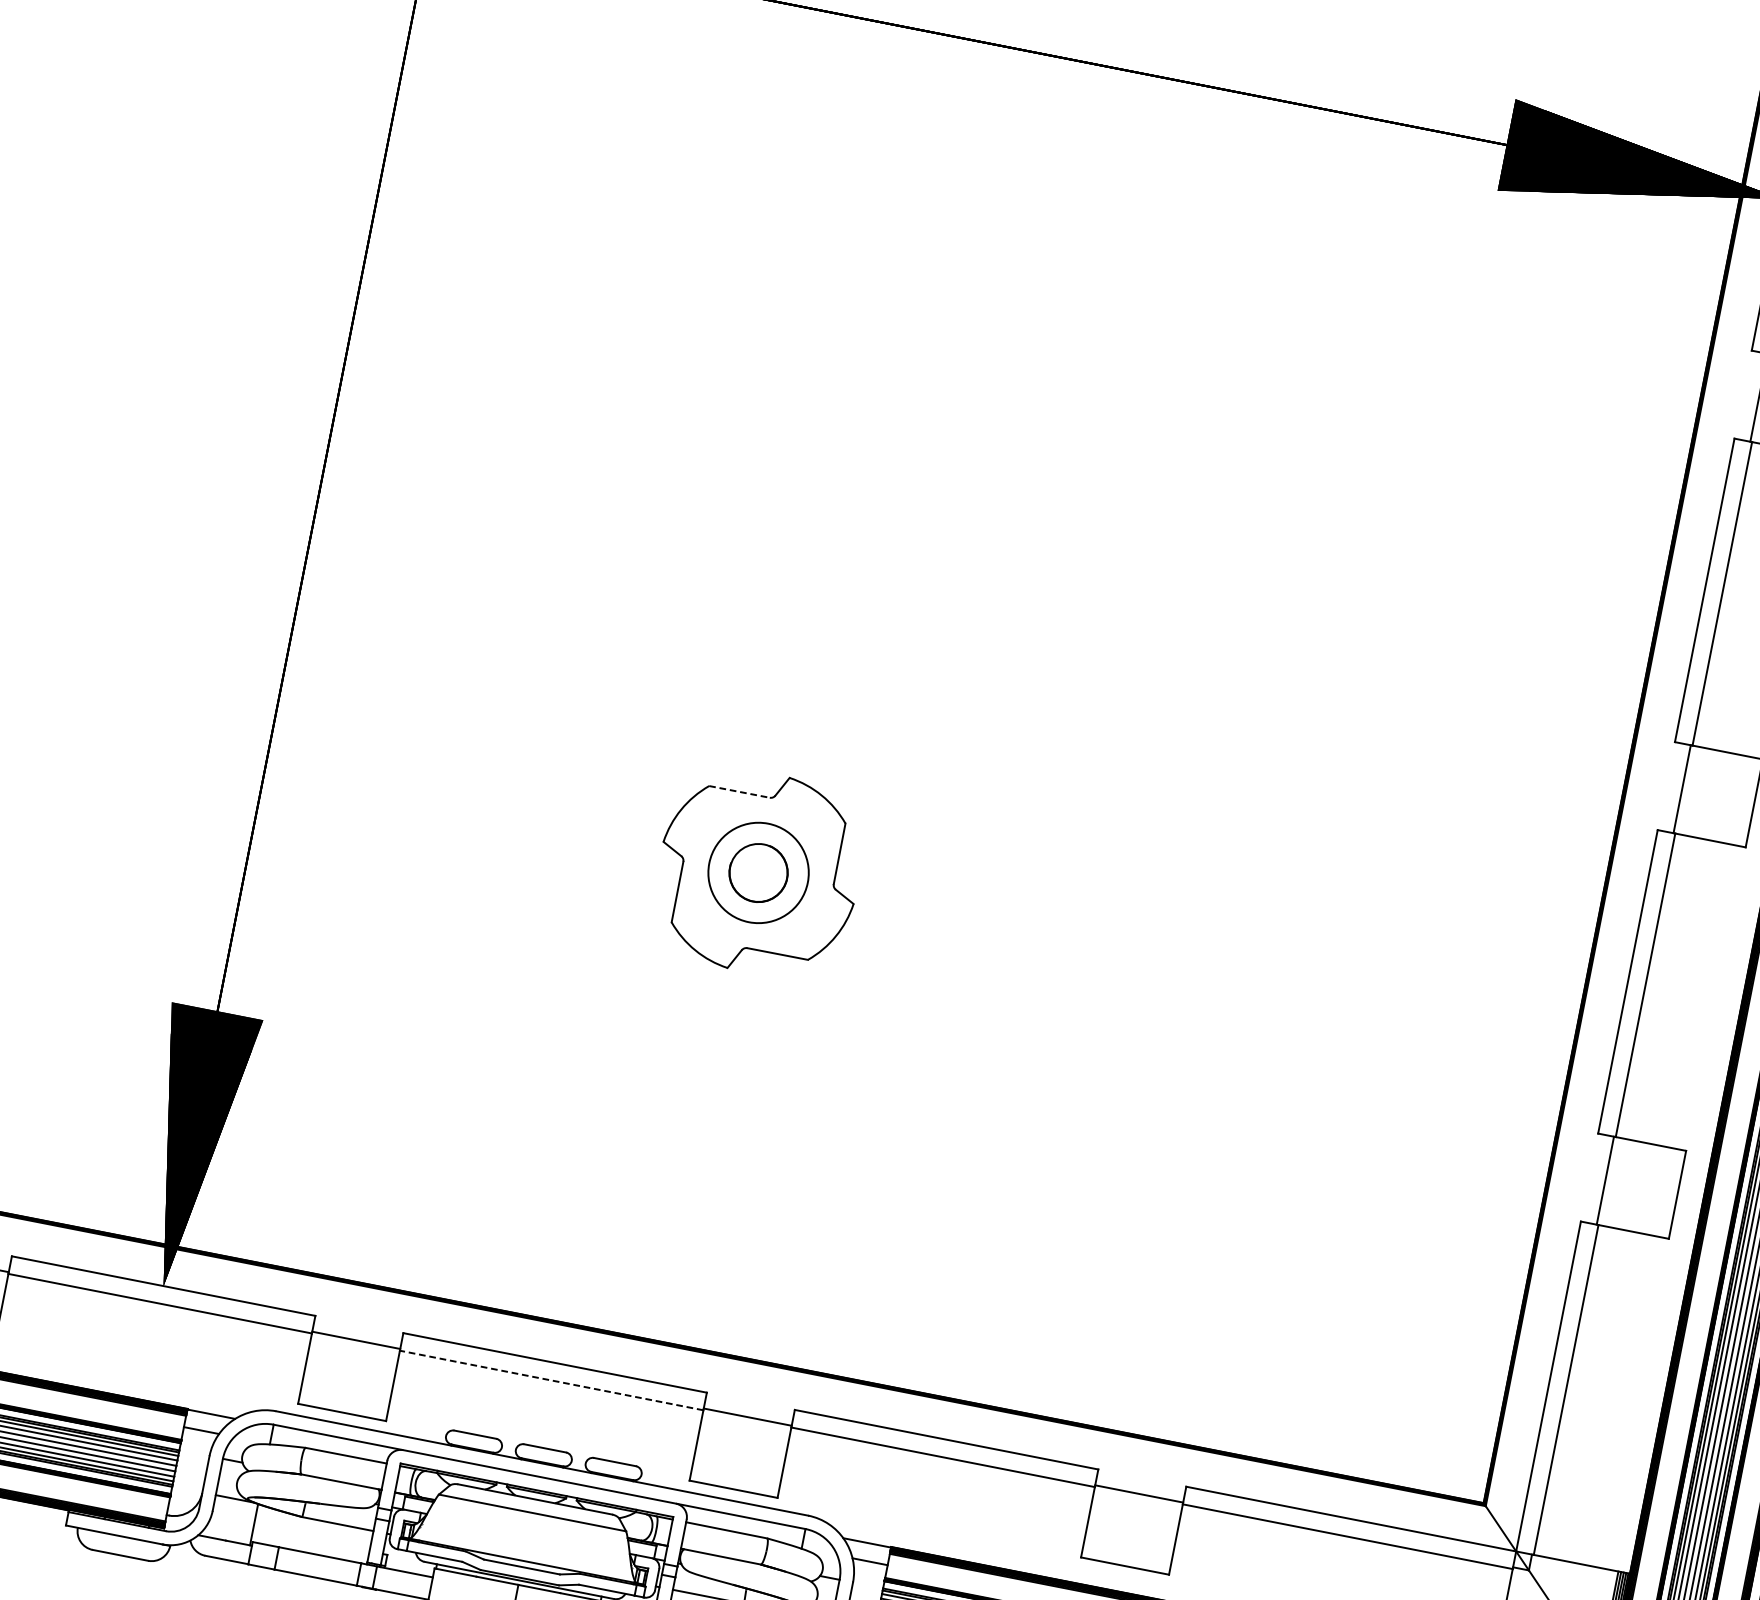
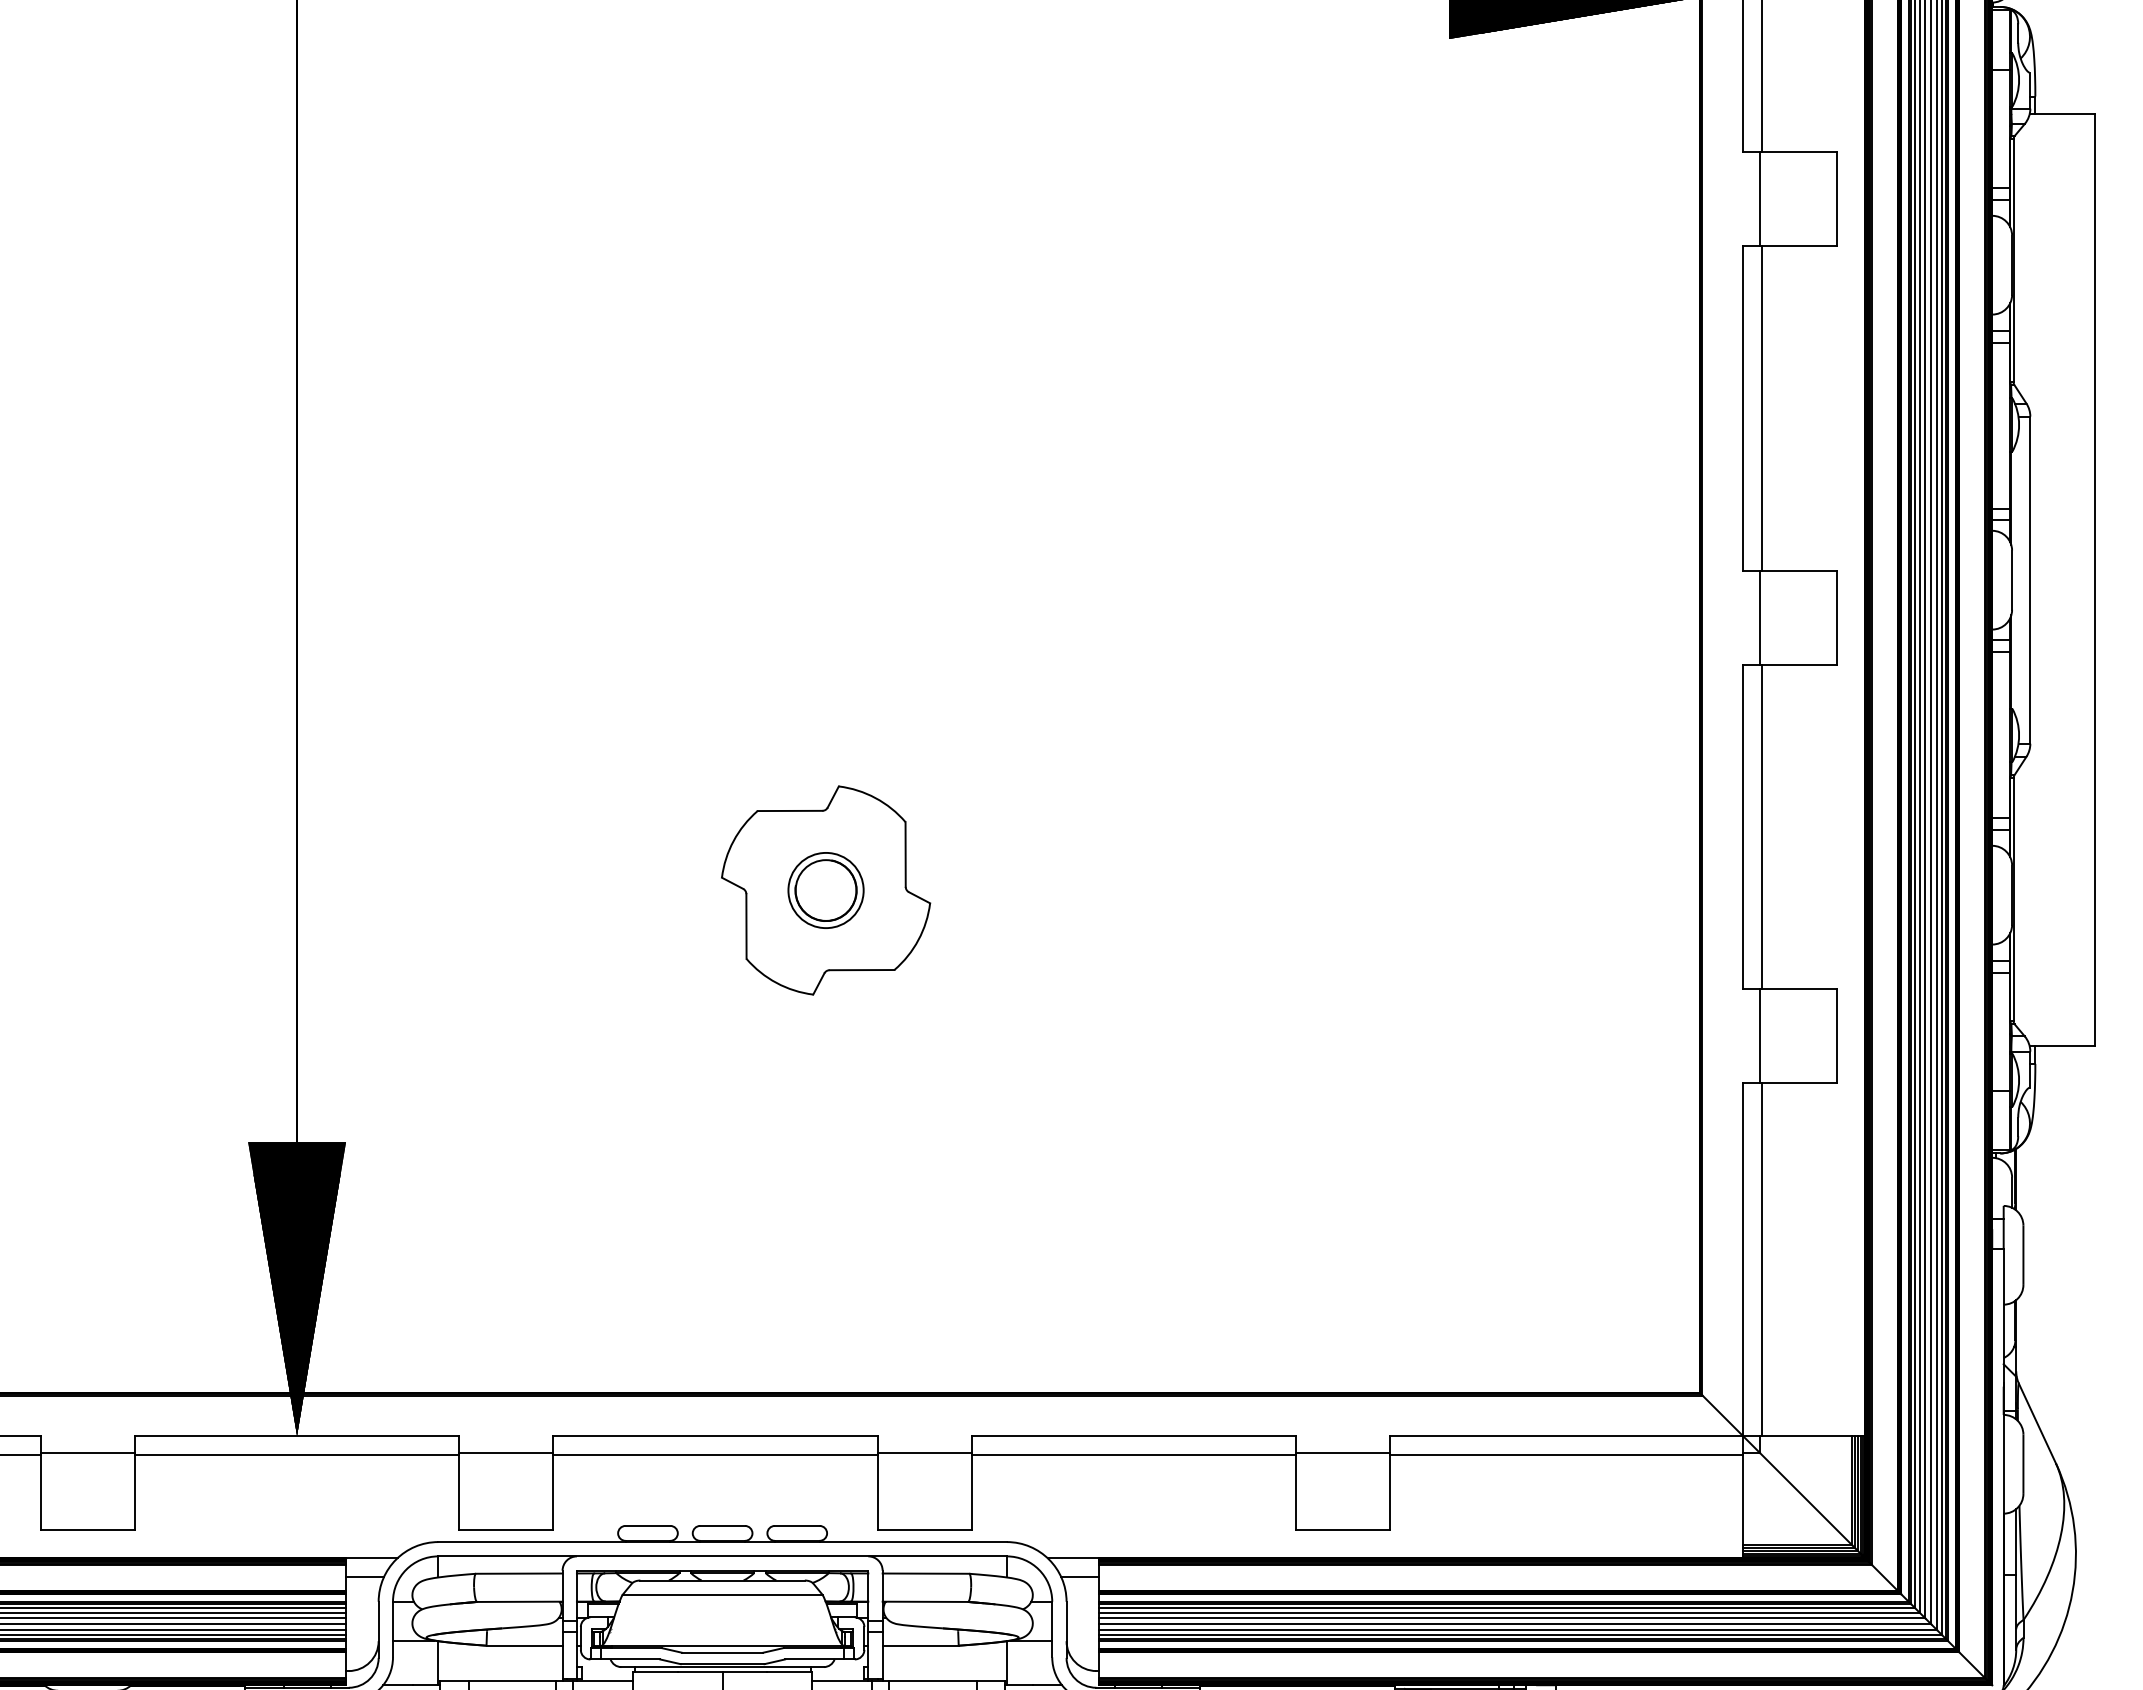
line: (740, 791) -> (790, 810), dashed -> solid
circle: (758, 872) -> (825, 890), size x0.71
line: (551, 1380) -> (715, 1454), dashed -> solid

